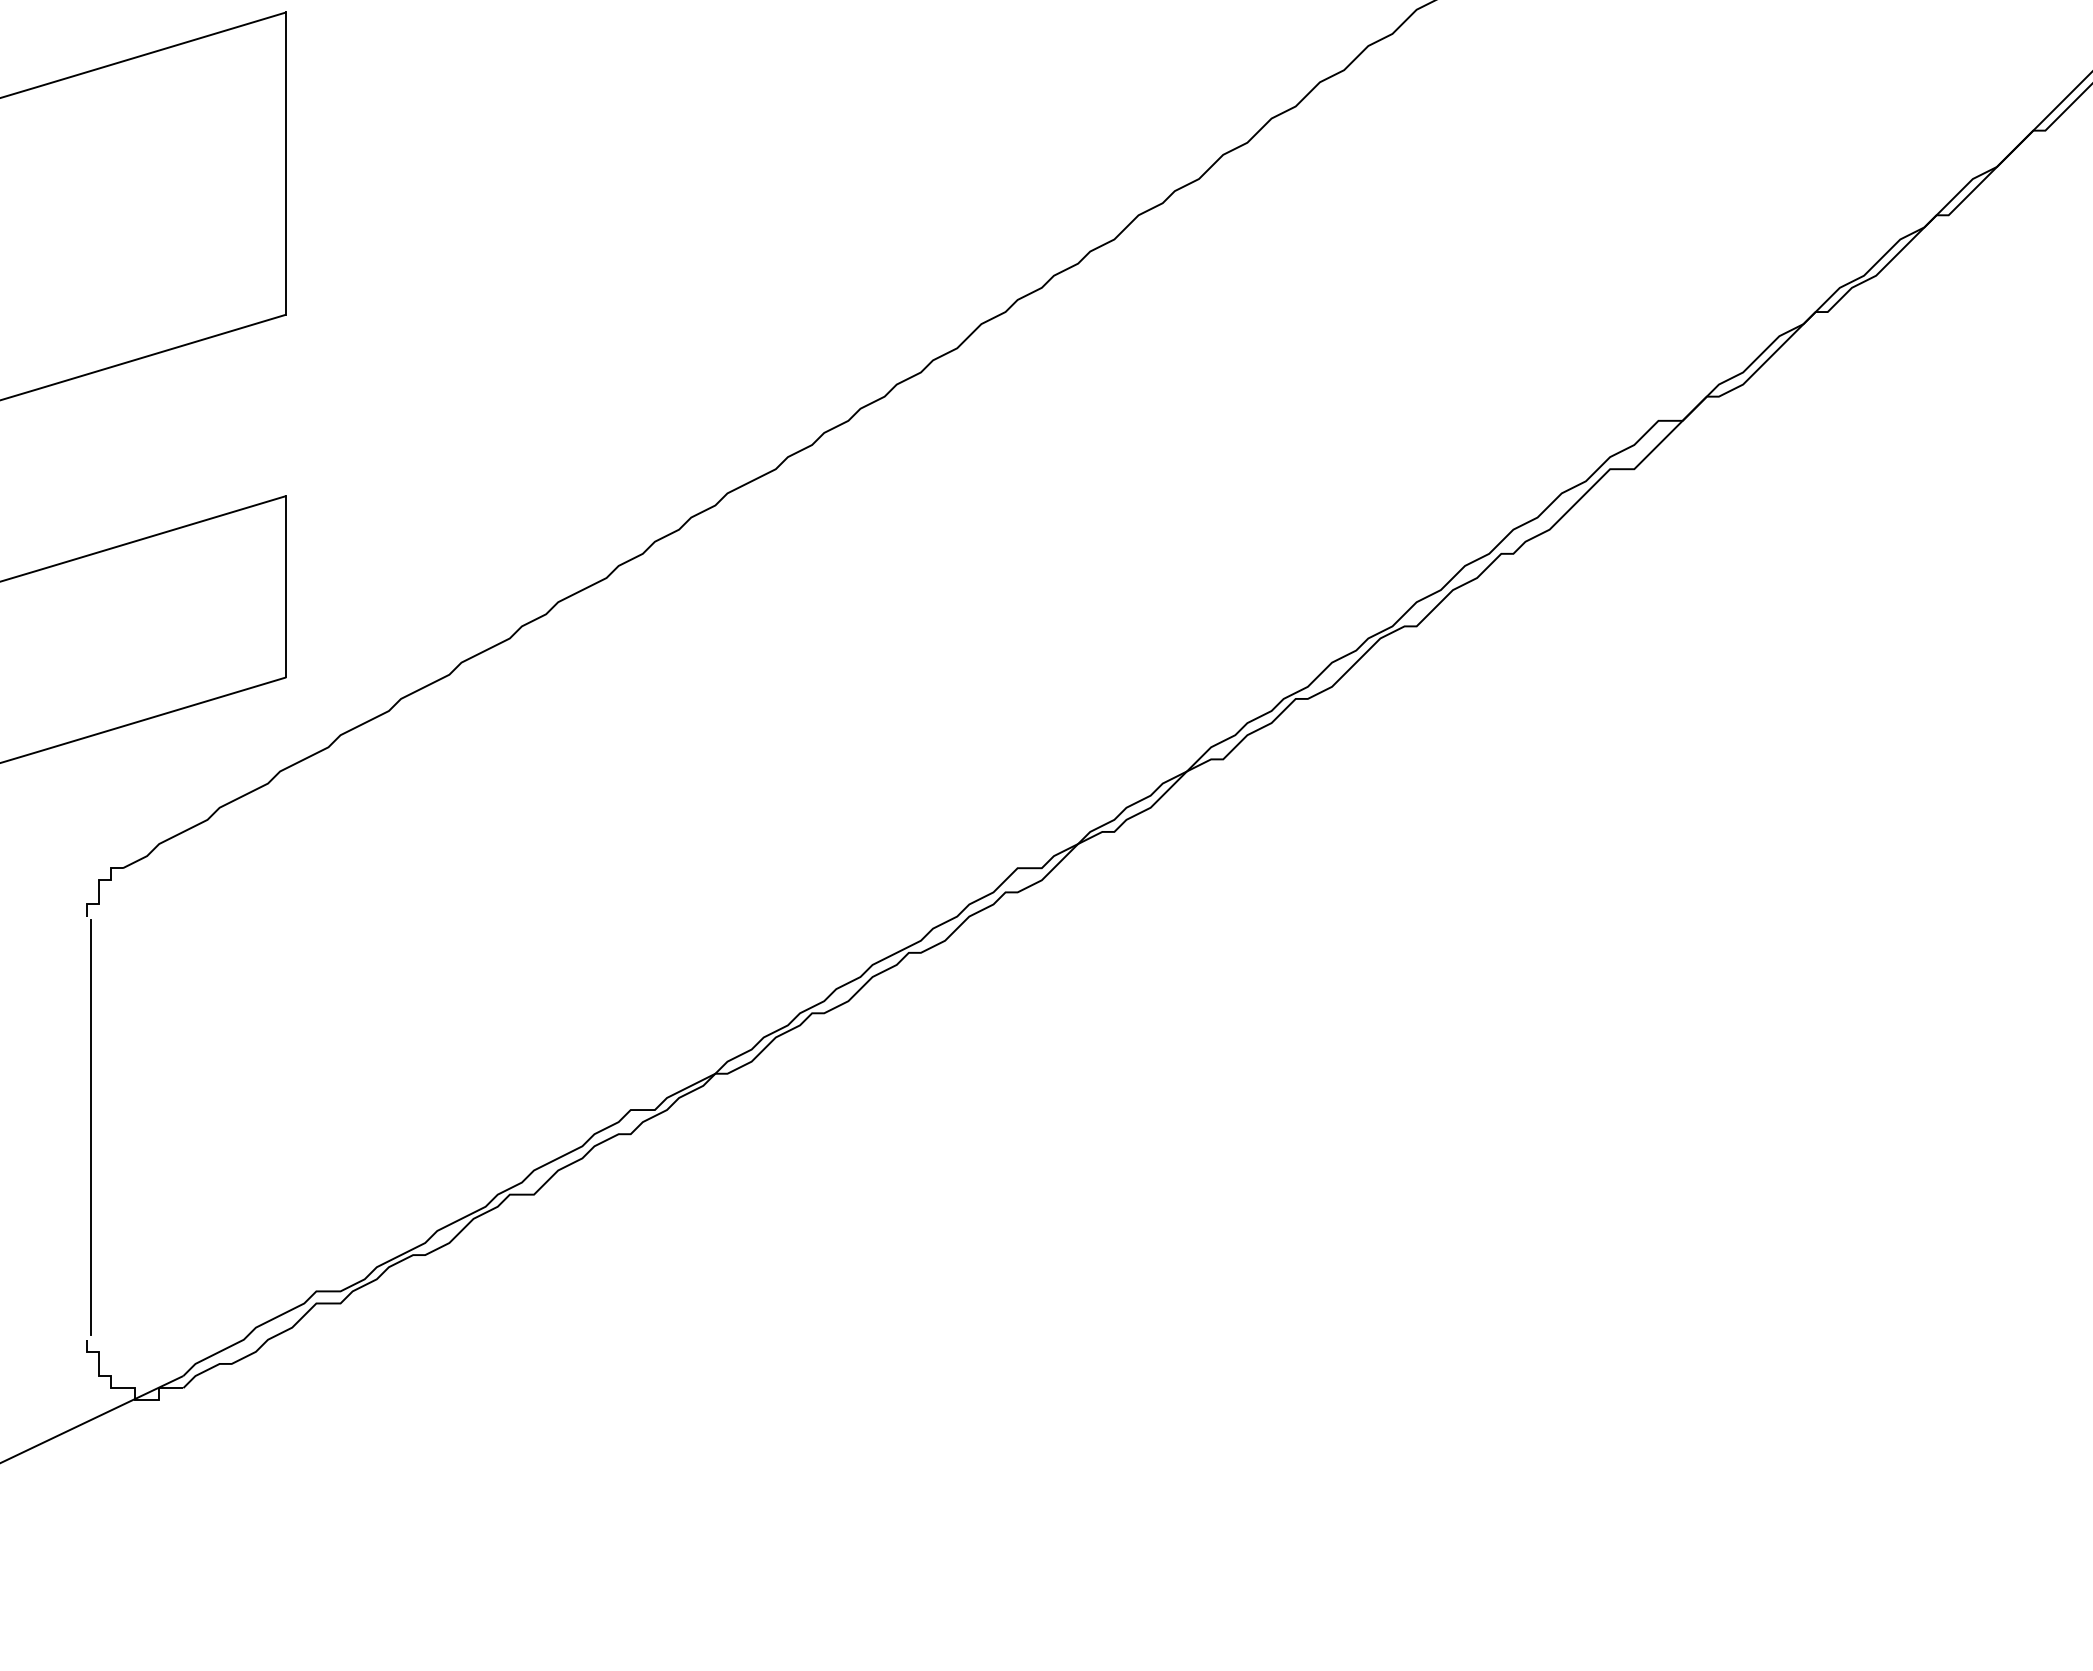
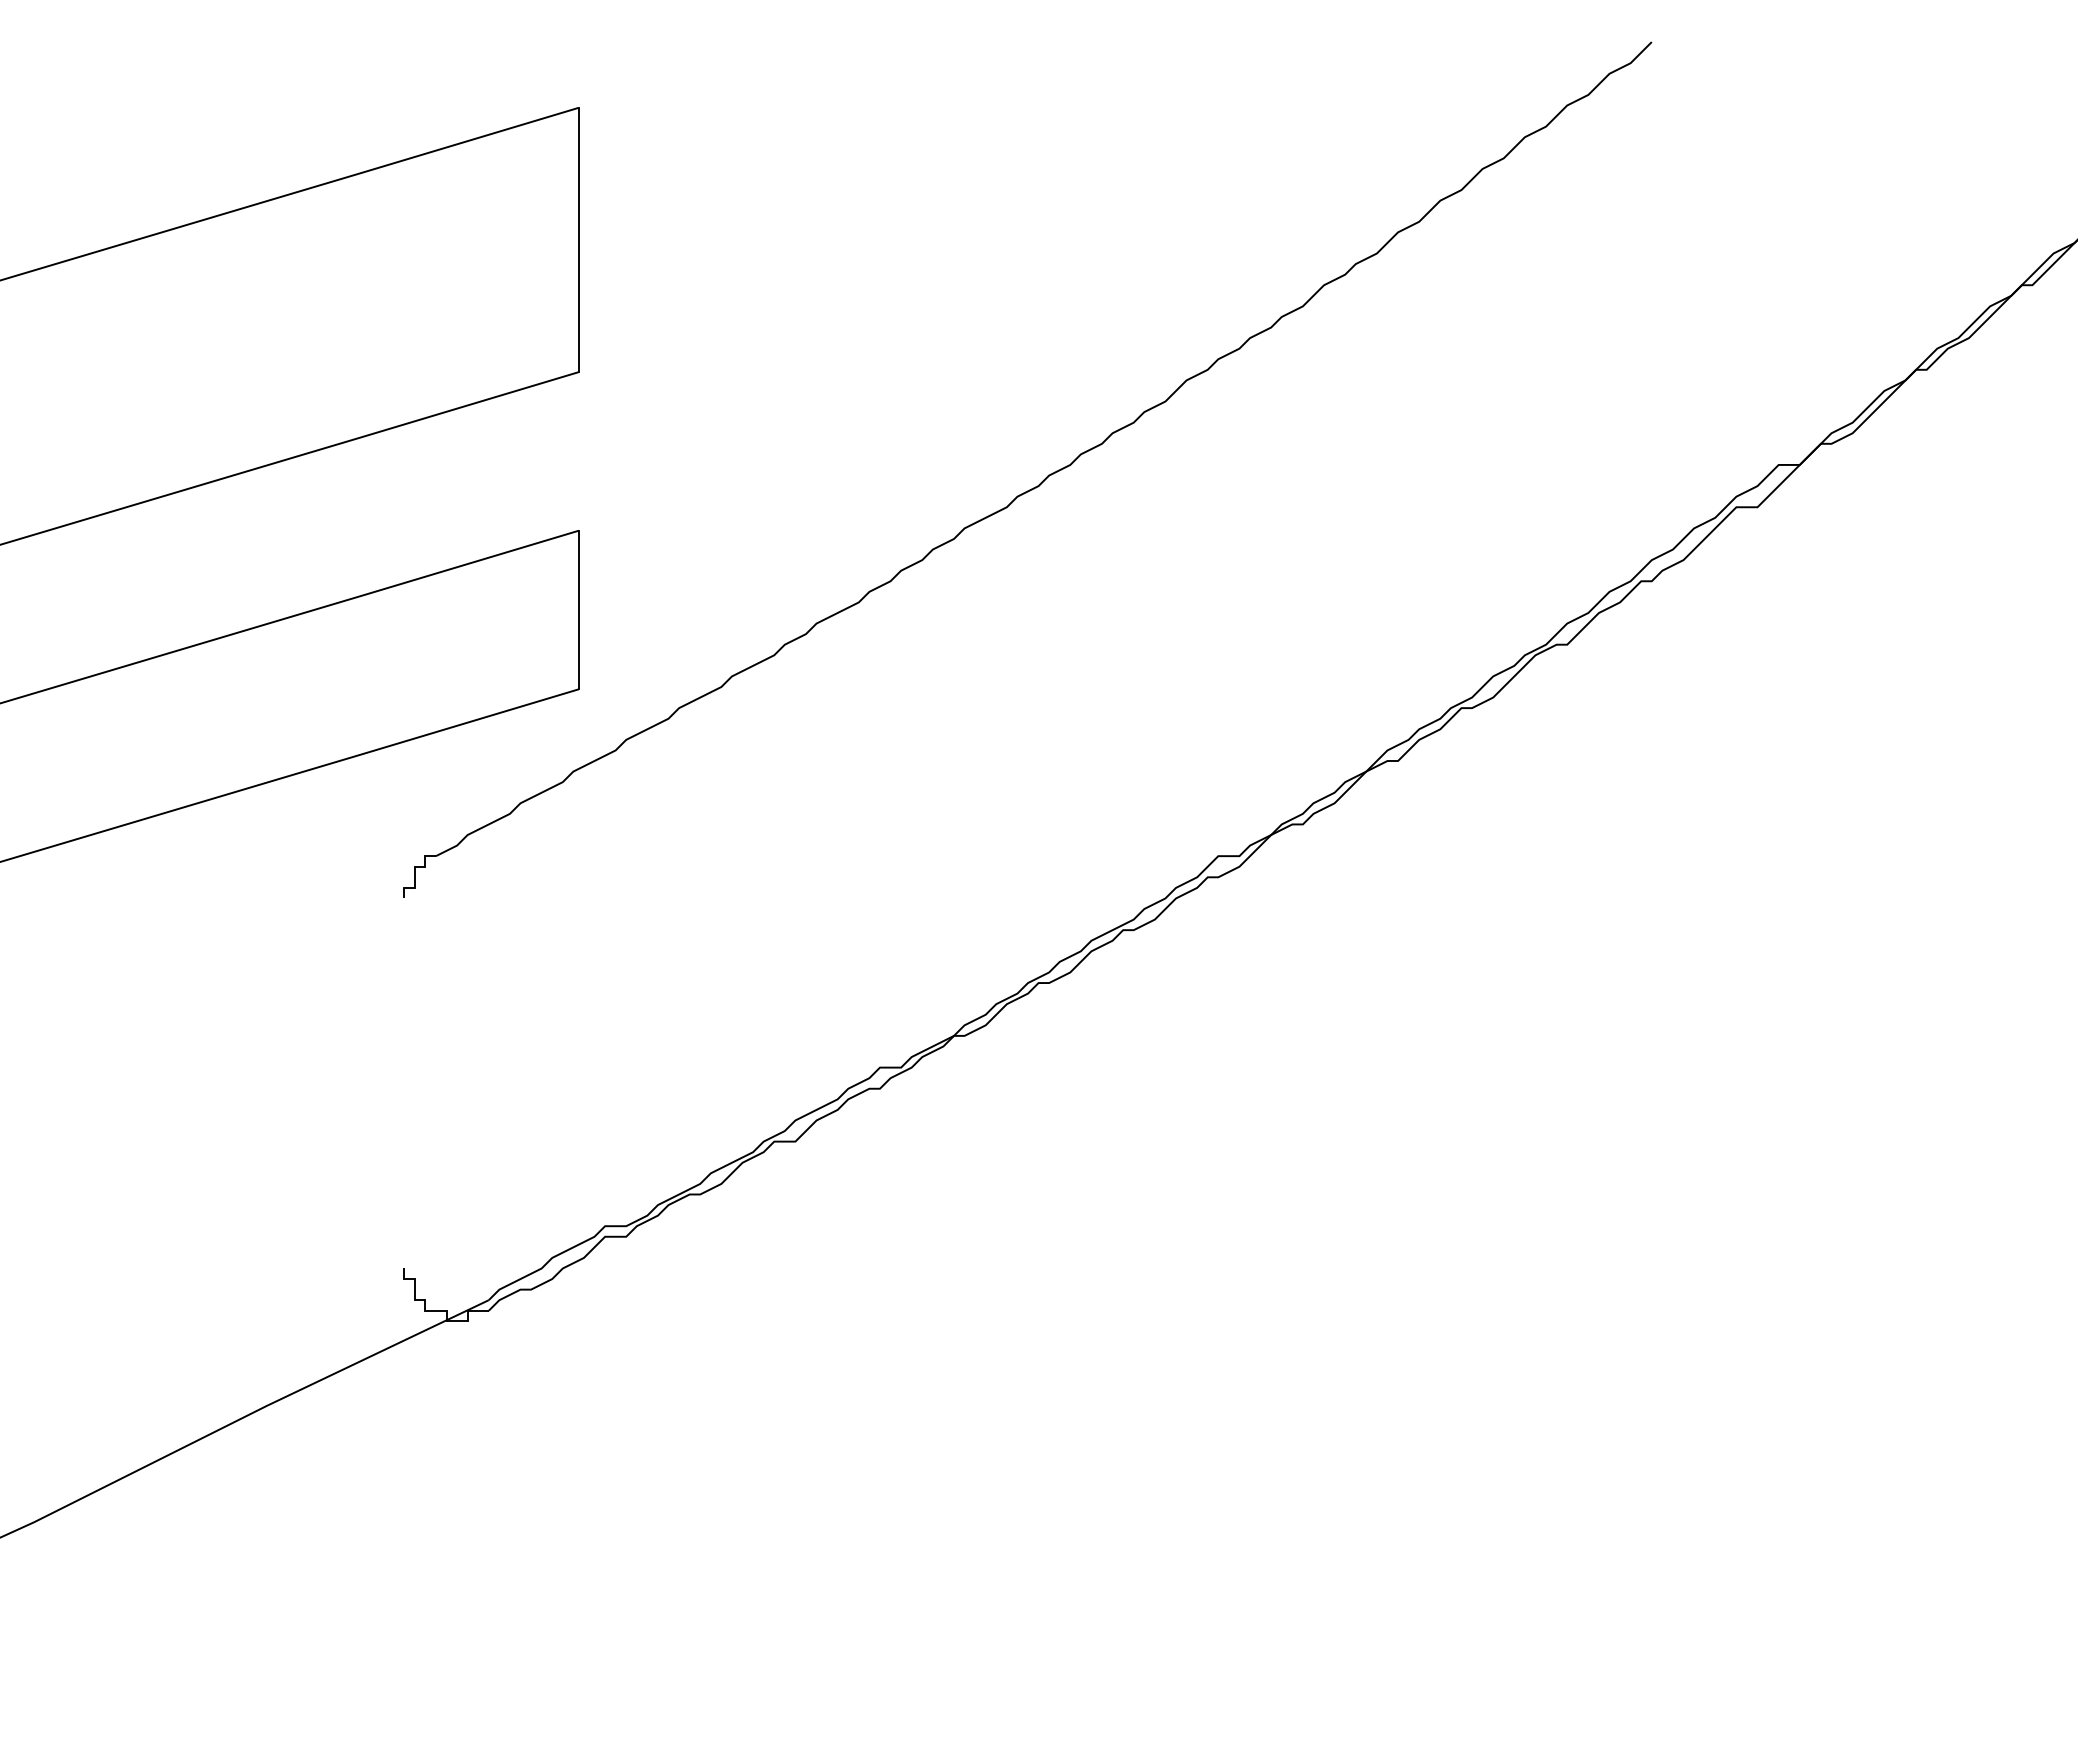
line: (90, 1127) -> (407, 1082), removed

